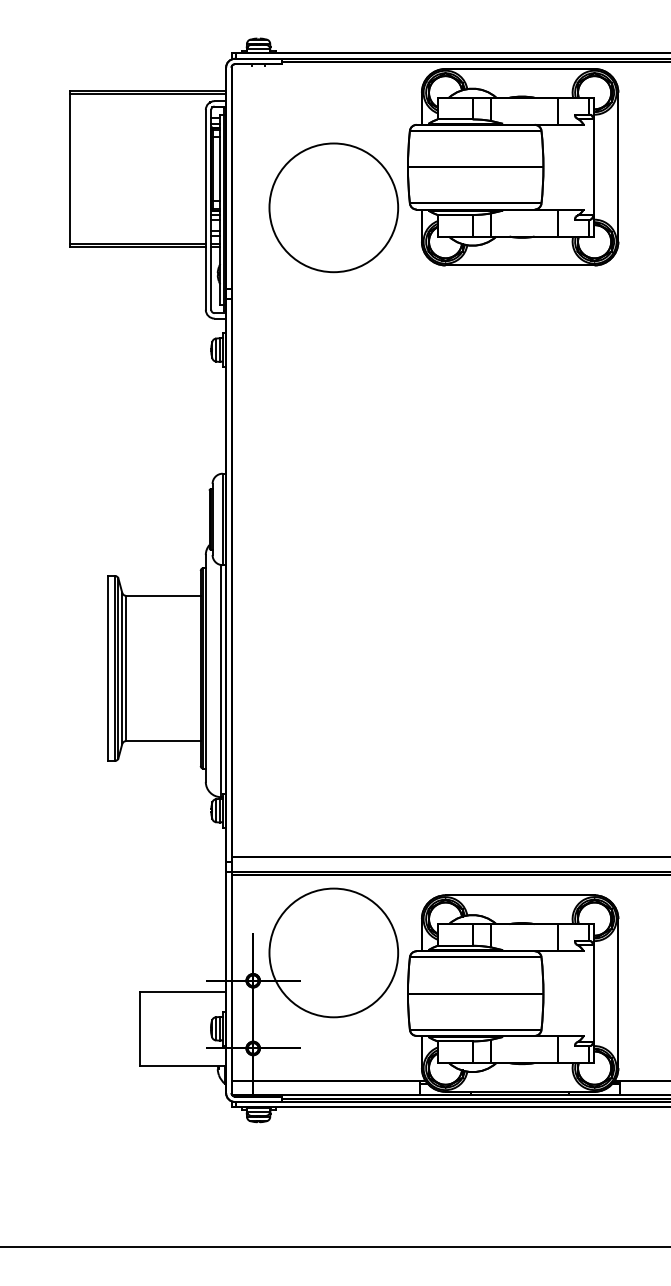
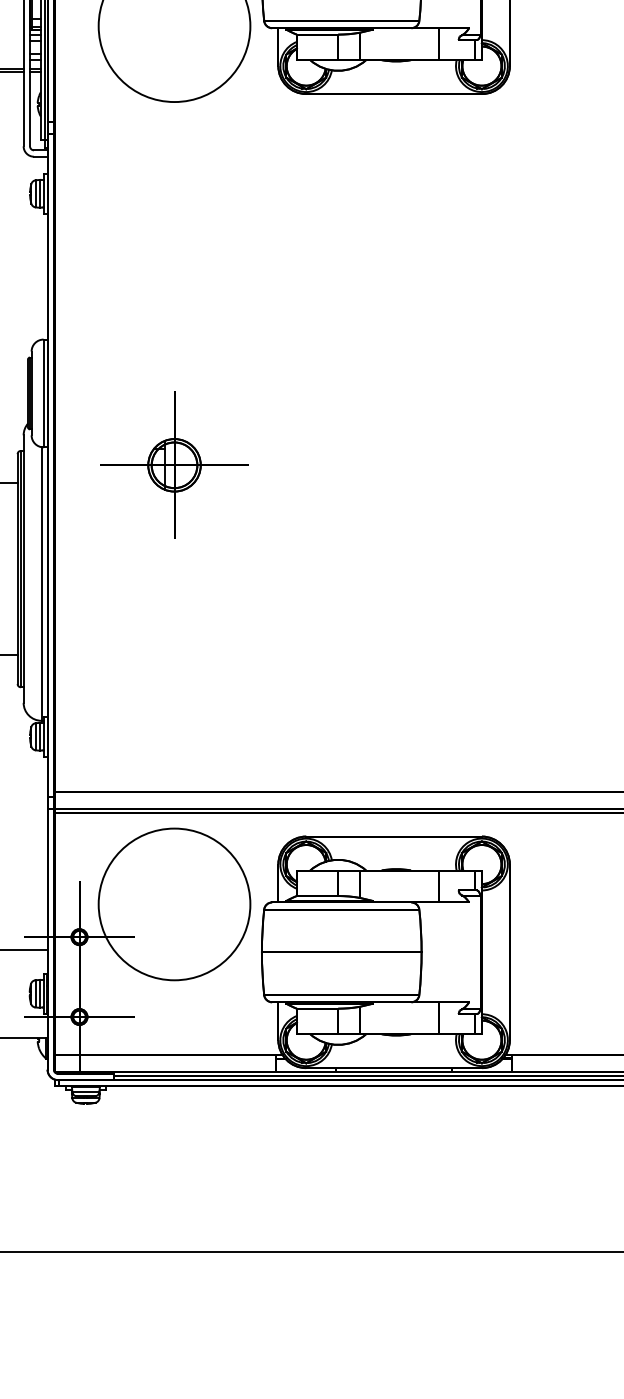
part: (333, 579) -> (174, 464), added

